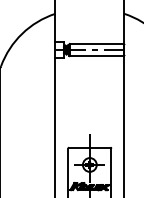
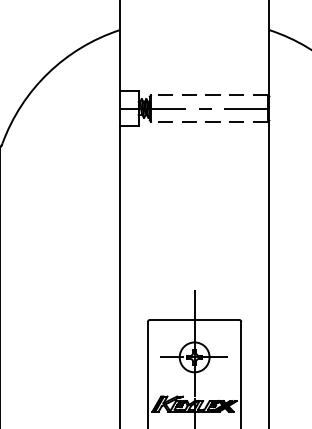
line: (96, 44) -> (209, 96), solid -> dashed
line: (96, 56) -> (209, 122), solid -> dashed

